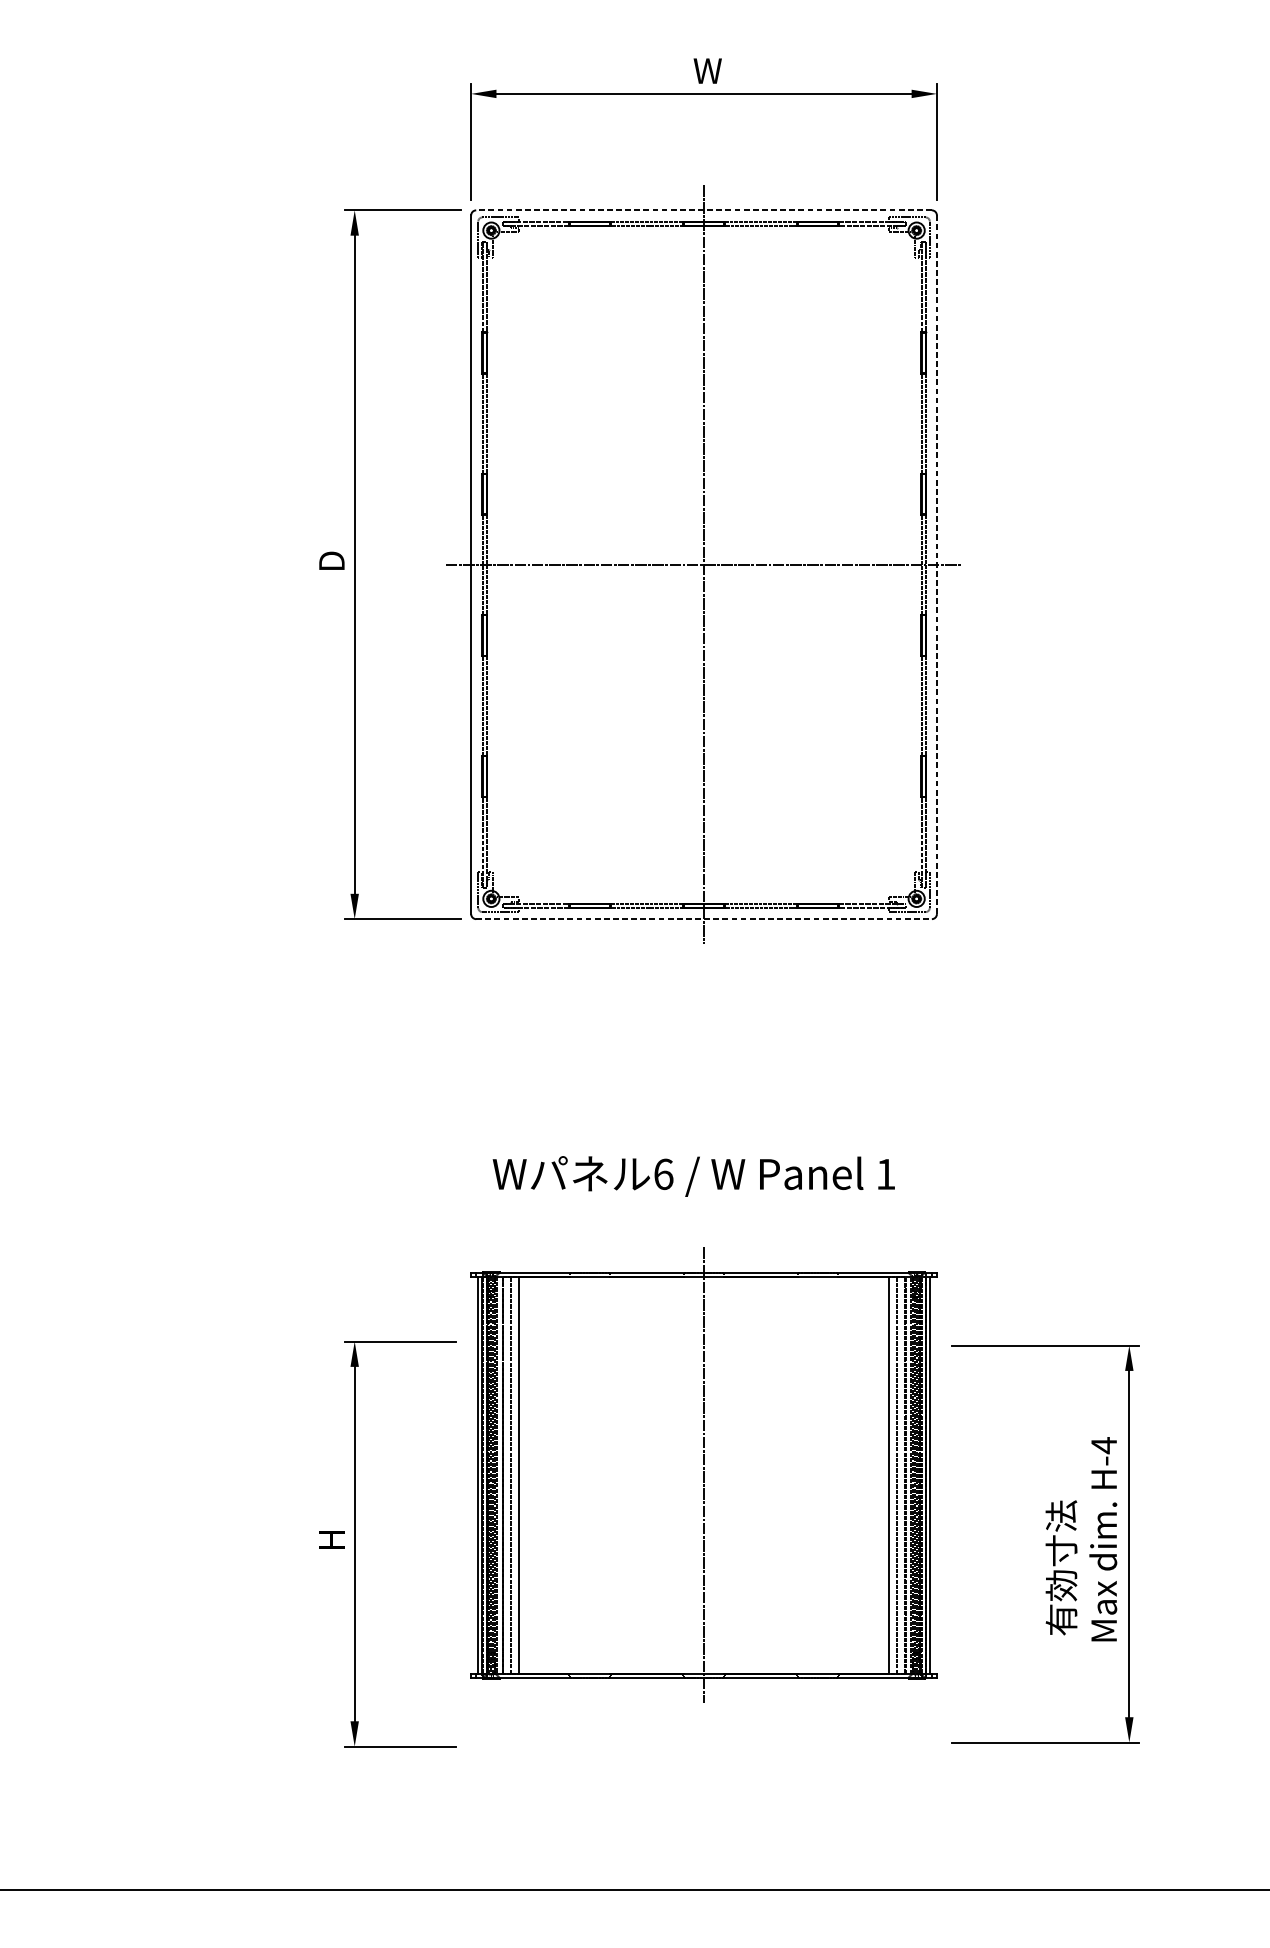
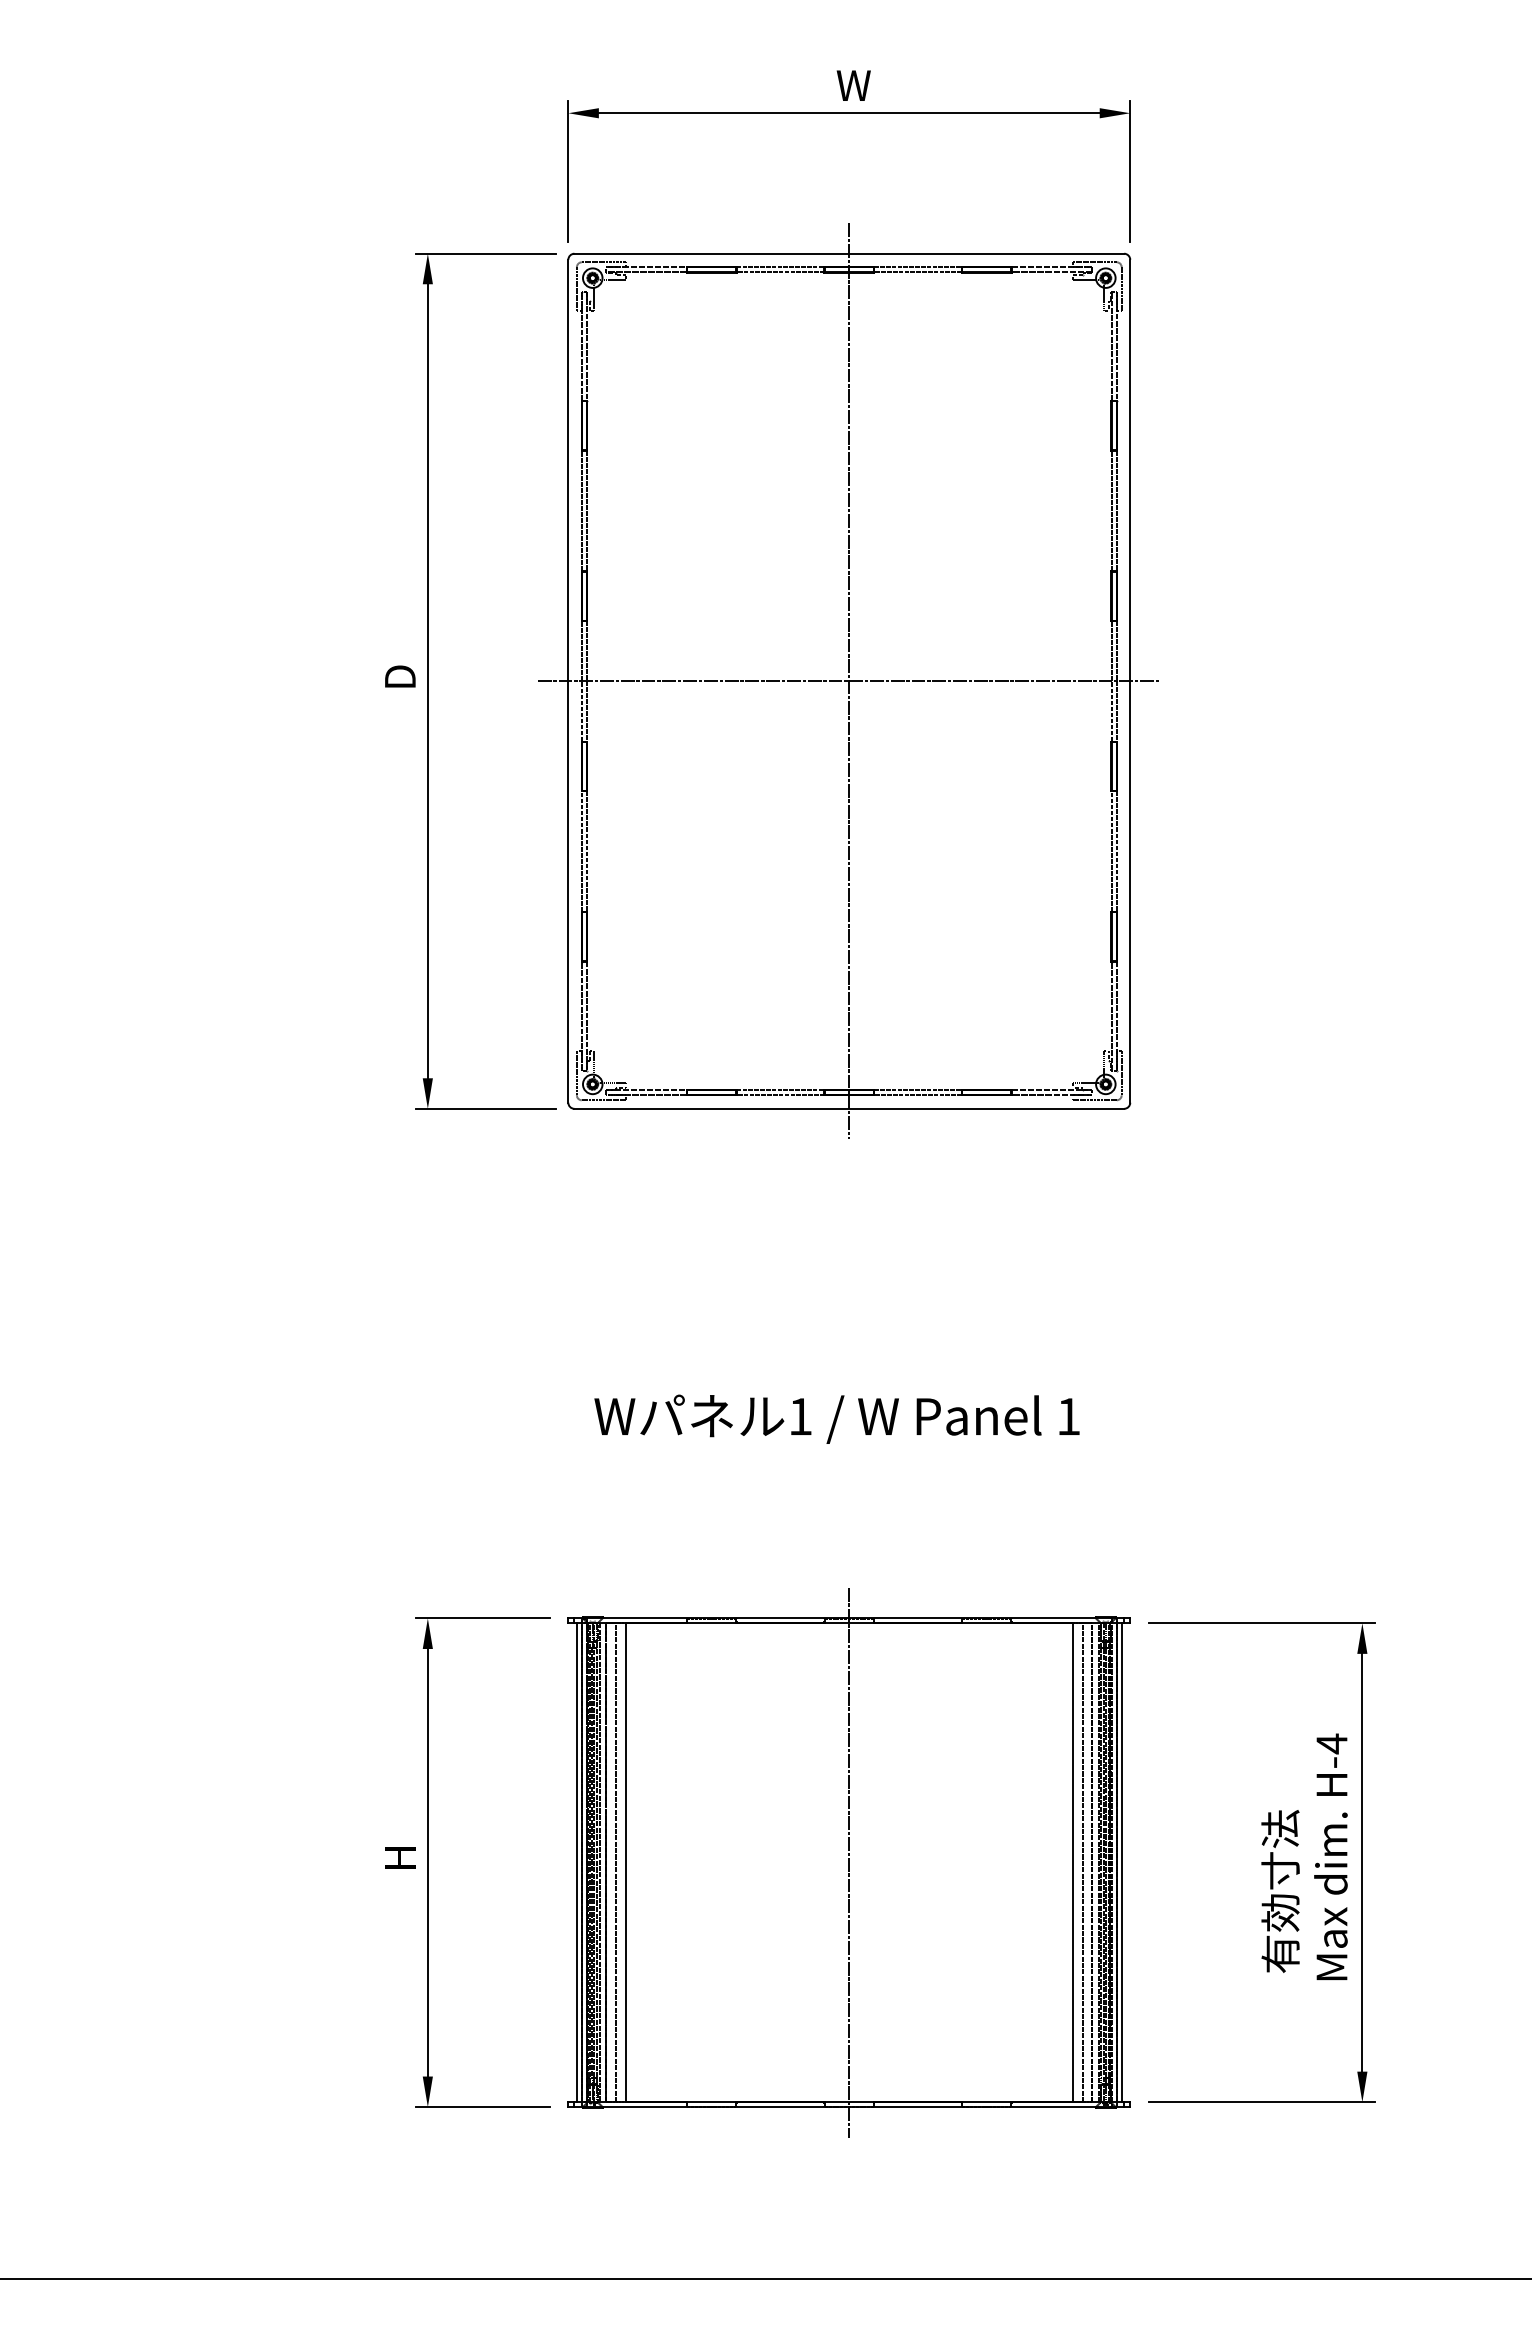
line: (704, 210) -> (849, 253), dashed -> solid
line: (937, 564) -> (1130, 680), dashed -> solid
line: (704, 918) -> (849, 1108), dashed -> solid
text: (663, 1174) -> (800, 1416), 6 -> 1
part: (703, 1475) -> (848, 1862), moved

